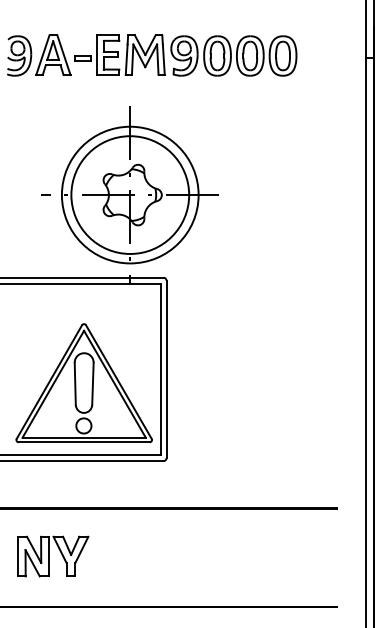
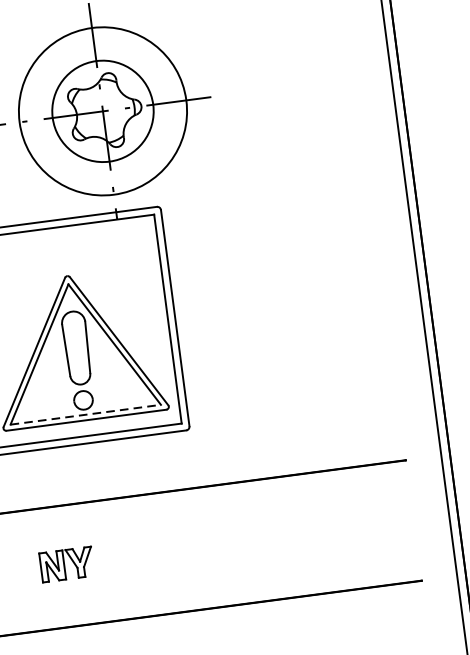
circle: (130, 194) -> (103, 110), size x0.7
line: (84, 437) -> (86, 414), solid -> dashed
part: (53, 556) -> (67, 564), size x0.6

